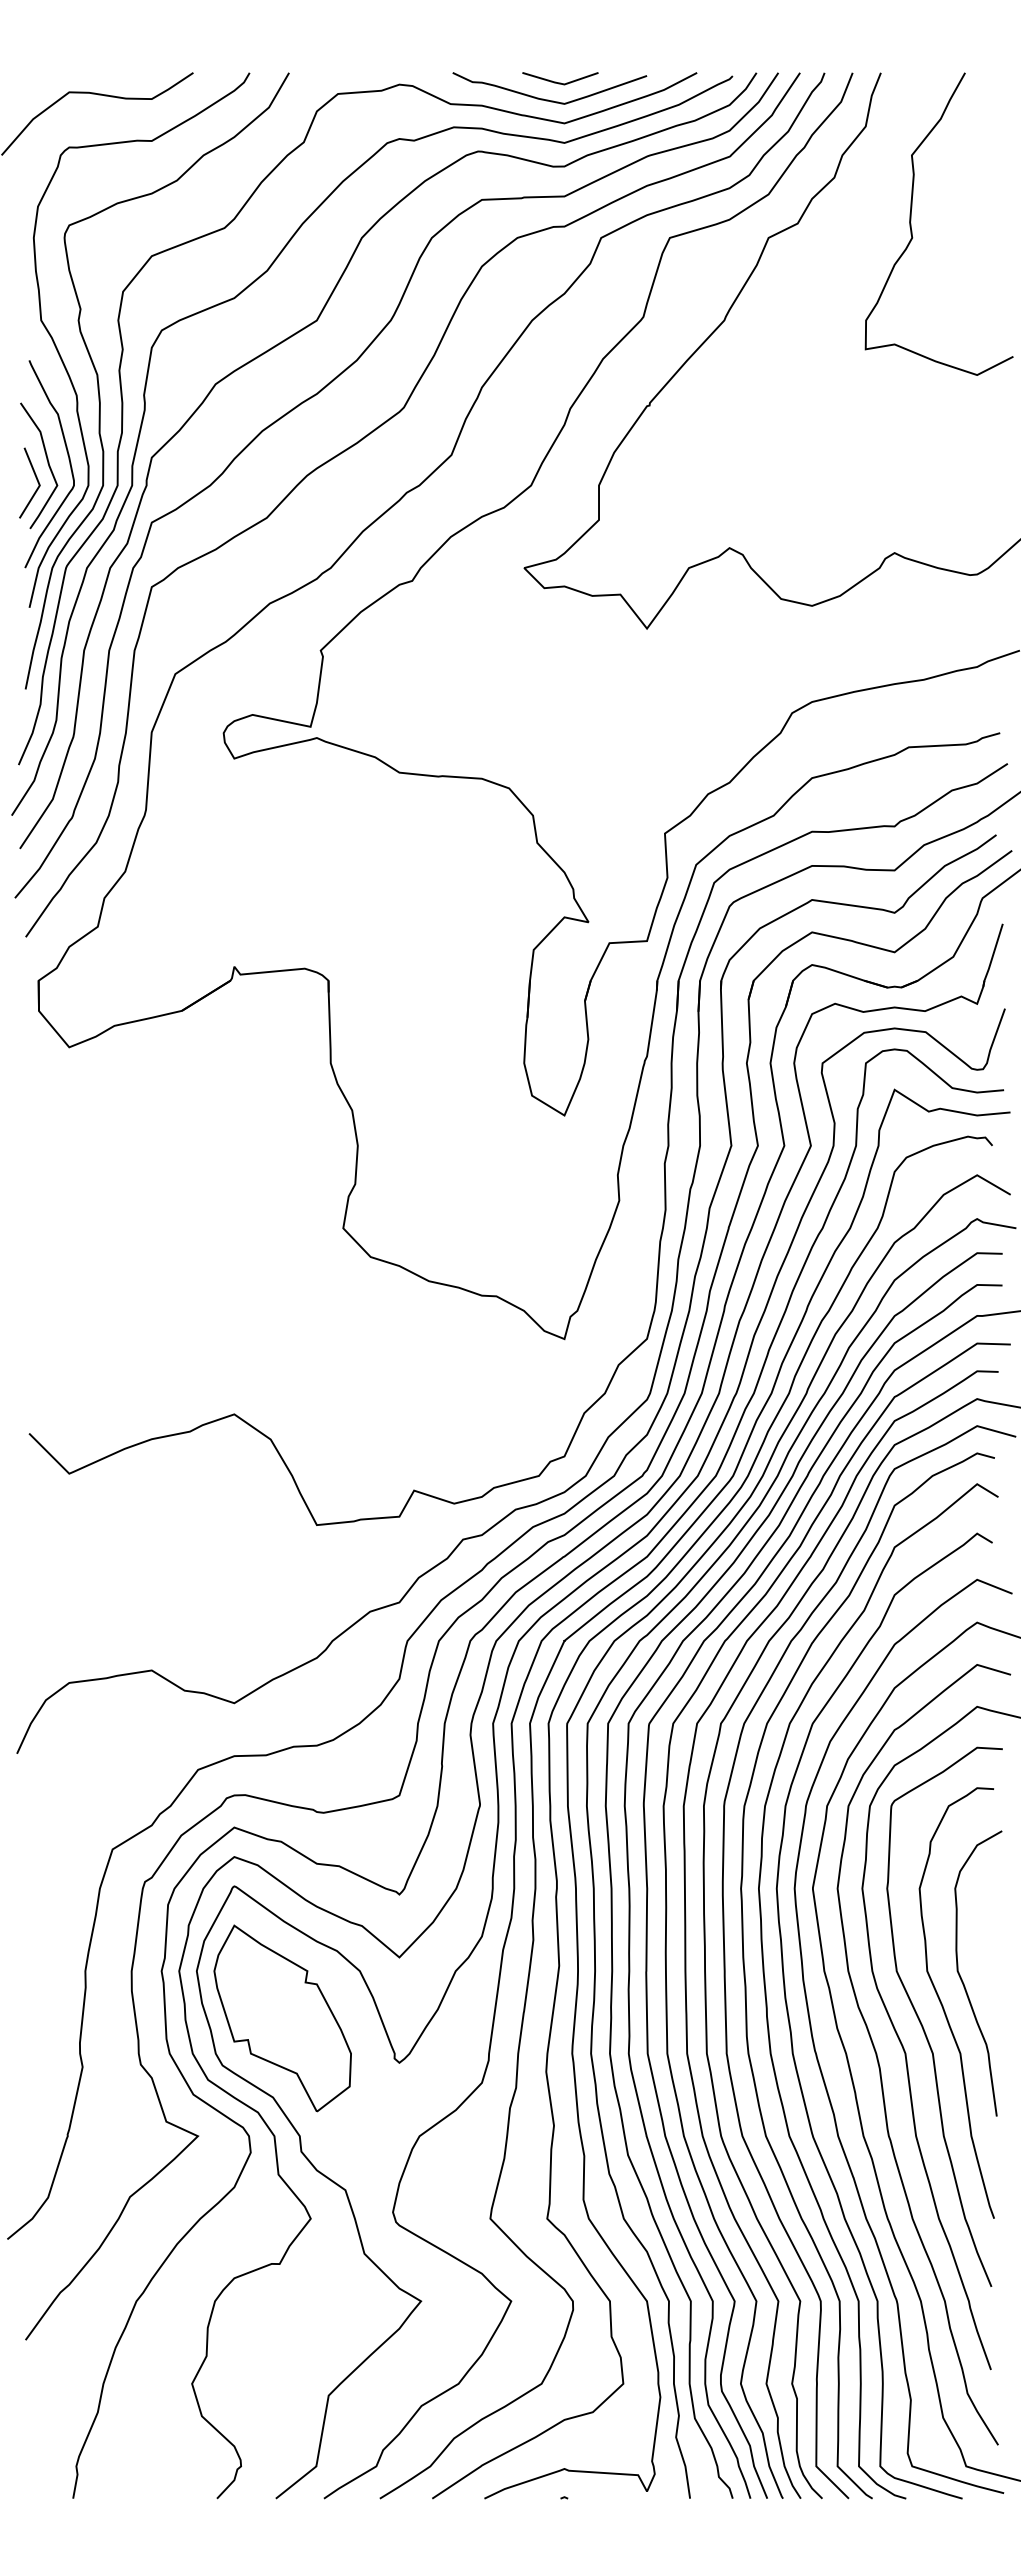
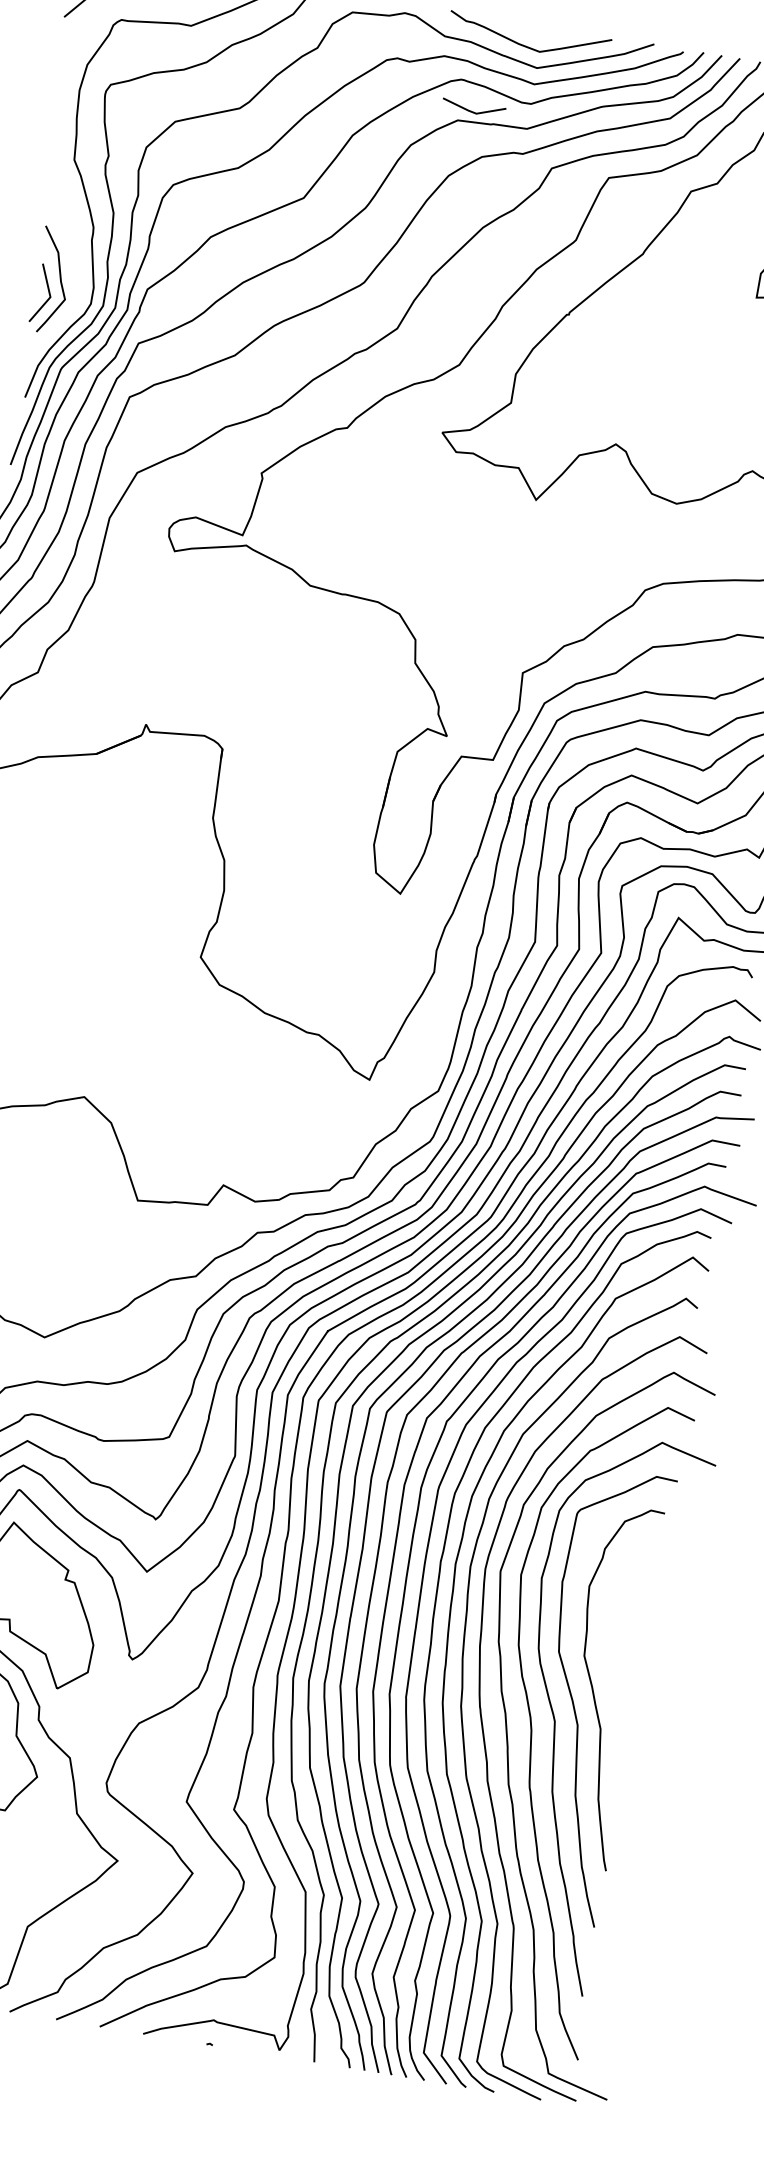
line: (560, 82) -> (473, 111), moved
curve: (68, 460) -> (77, 280), removed
curve: (963, 1981) -> (613, 1669), removed

